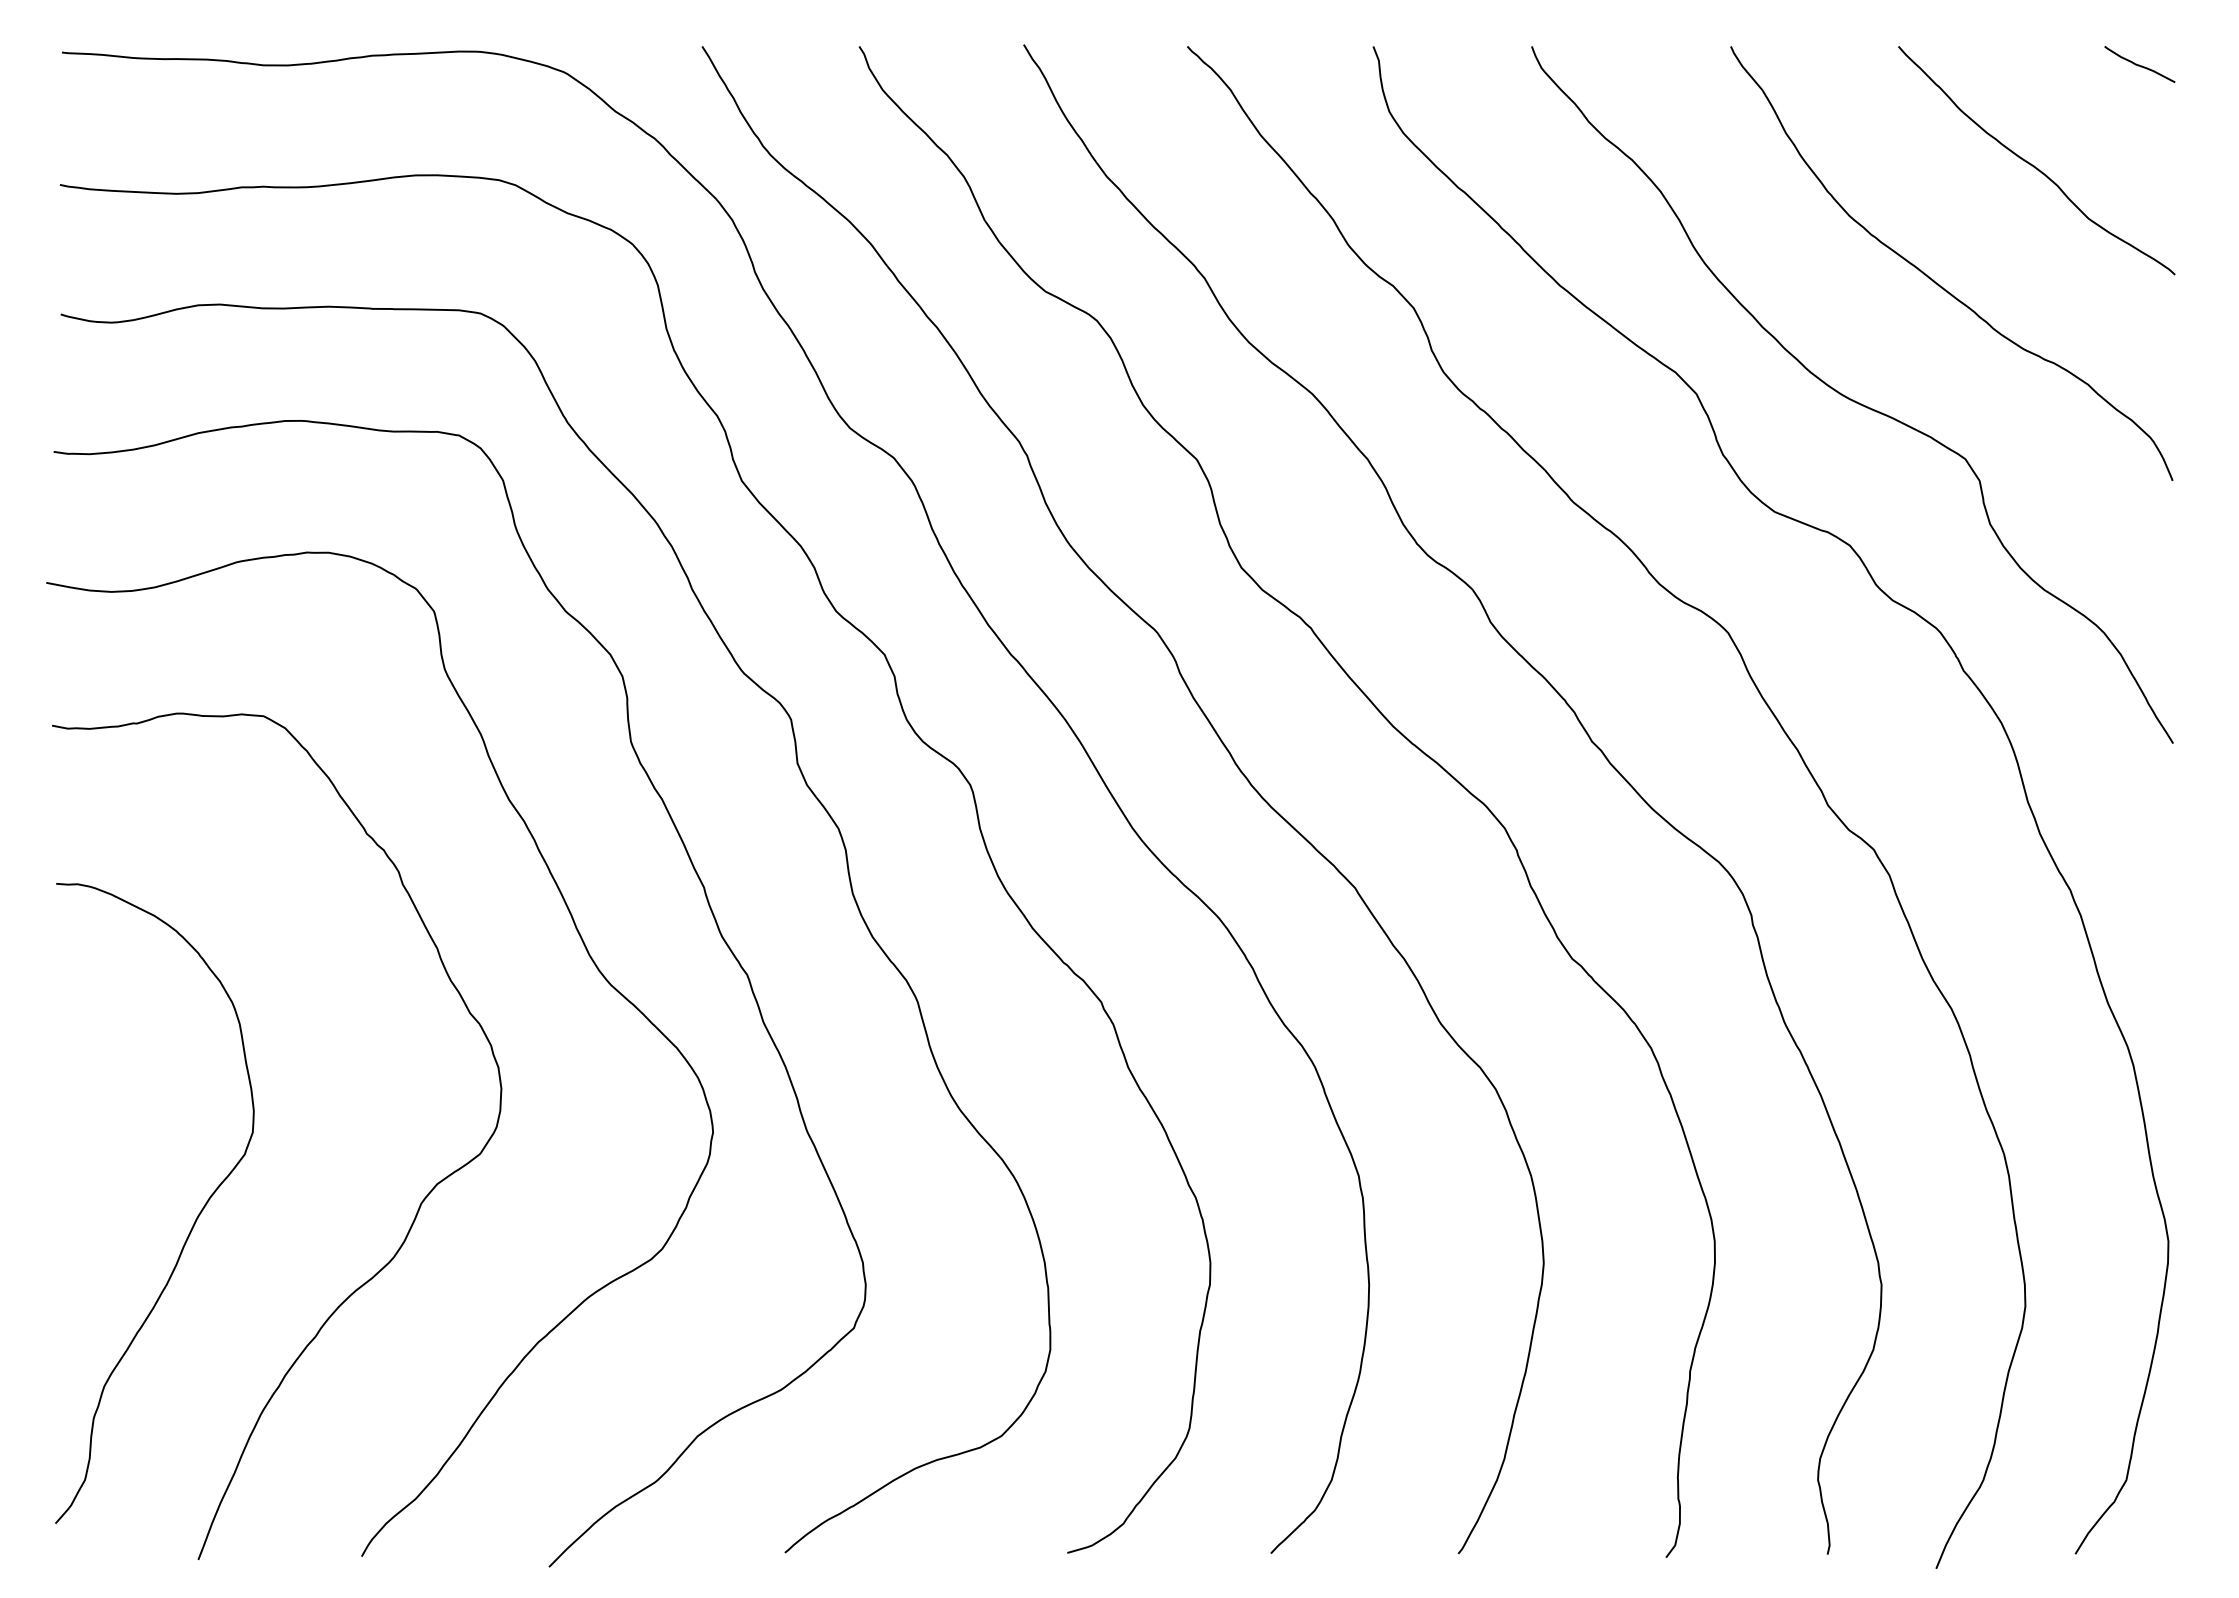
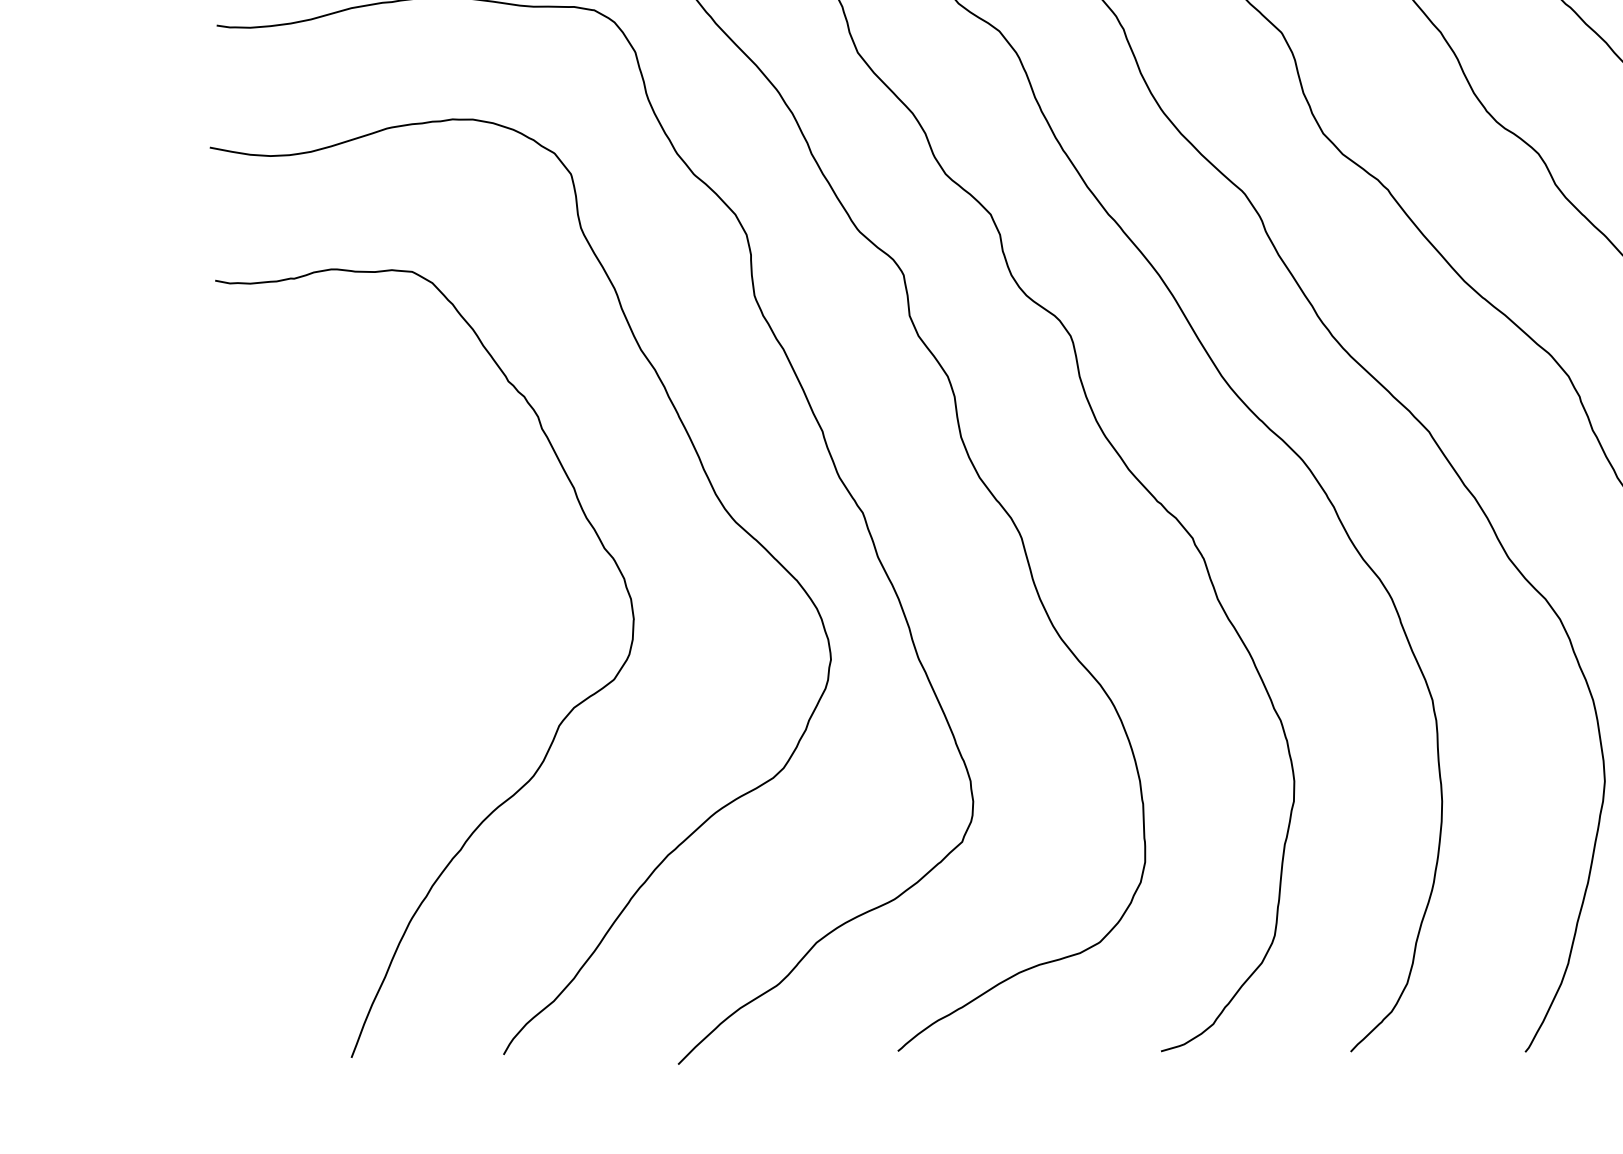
curve: (193, 1223) -> (346, 744), removed

